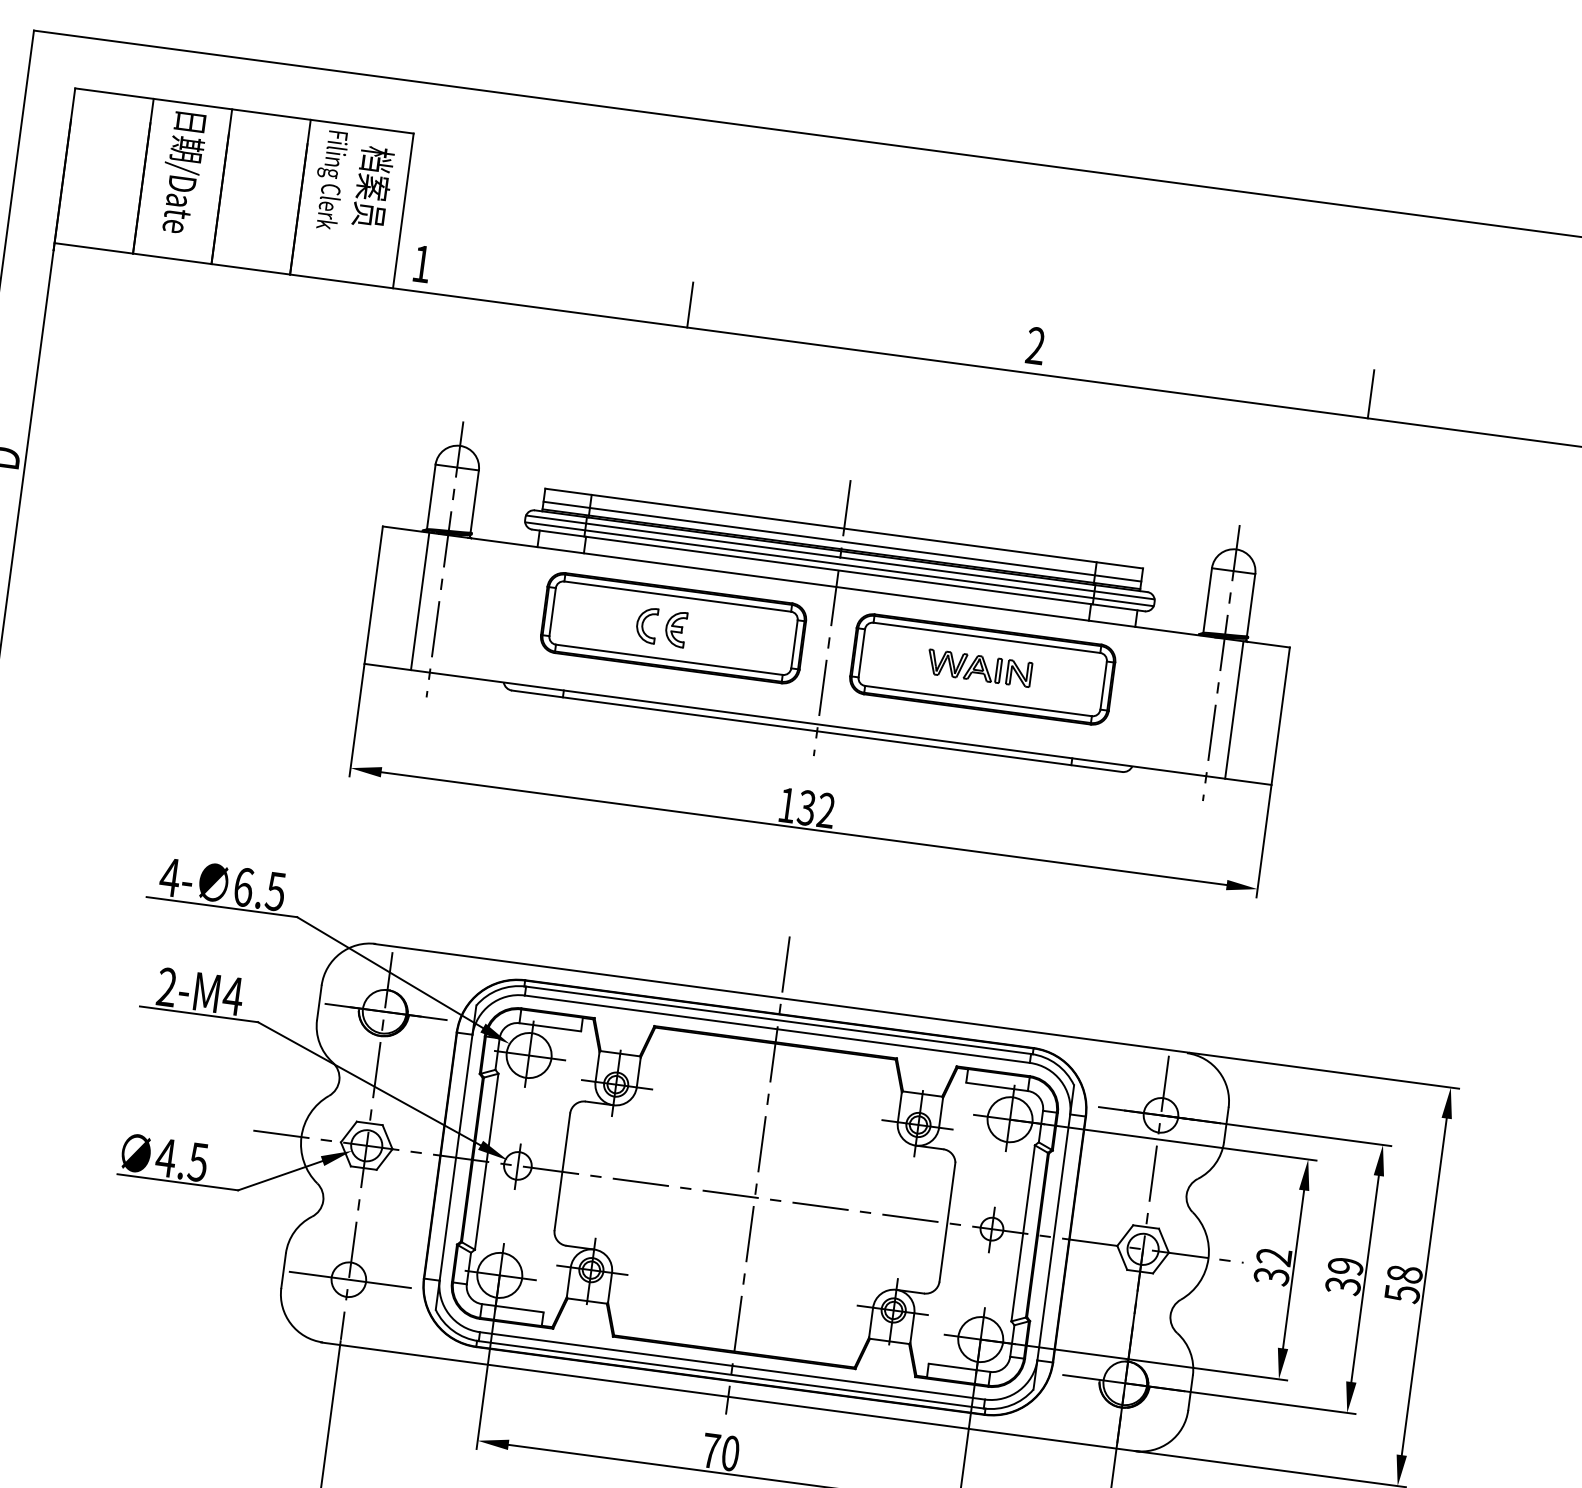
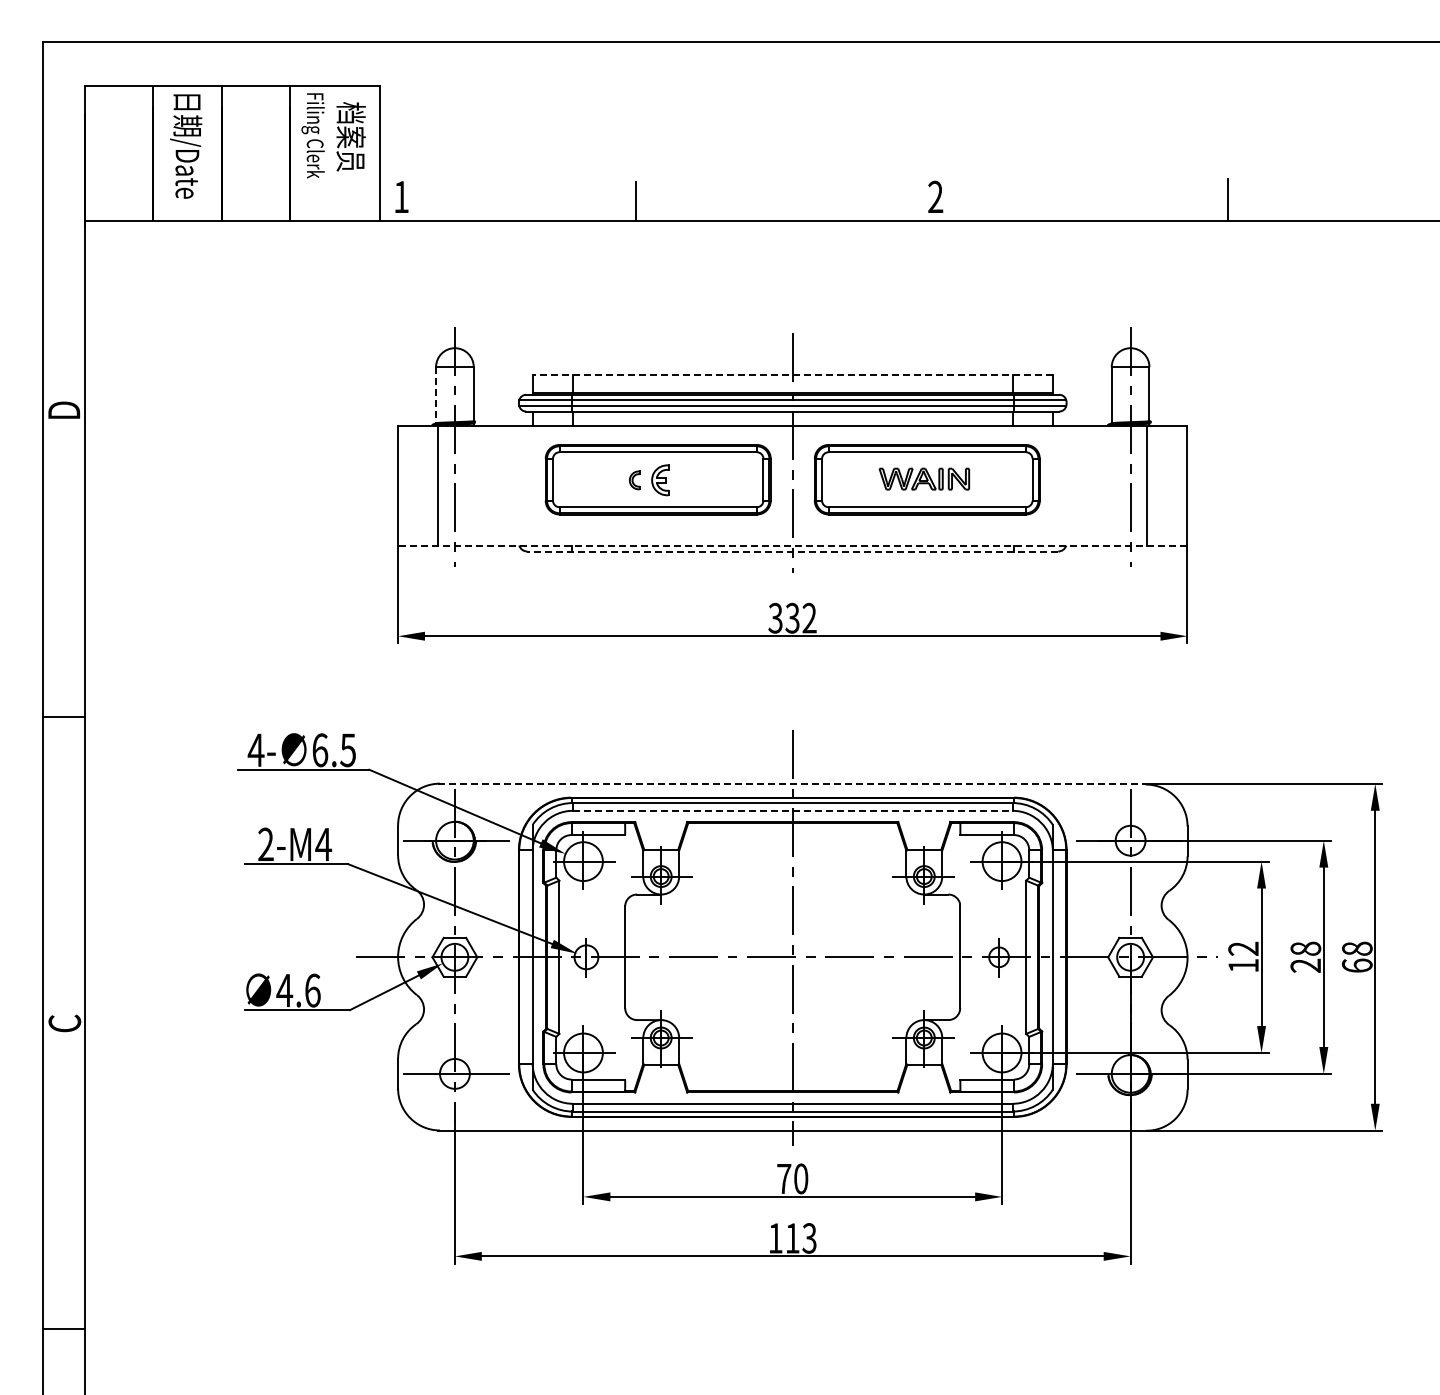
line: (431, 497) -> (436, 395), solid -> dashed
line: (843, 529) -> (792, 375), solid -> dashed
line: (842, 541) -> (792, 386), removed
part: (646, 625) -> (634, 480), size x0.6
line: (817, 724) -> (792, 545), solid -> dashed
line: (816, 731) -> (792, 551), solid -> dashed
text: (787, 804) -> (775, 617), 132 -> 332
line: (782, 997) -> (793, 783), solid -> dashed
line: (777, 1028) -> (792, 810), solid -> dashed
text: (198, 1162) -> (312, 990), 4.5 -> 4.6
text: (1344, 1276) -> (1305, 957), 39 -> 28
text: (1271, 1277) -> (1243, 966), 32 -> 12
text: (1401, 1293) -> (1356, 965), 58 -> 68

